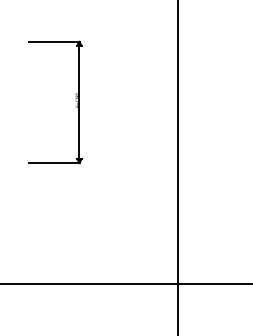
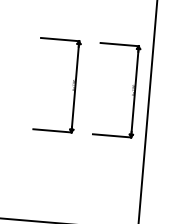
part: (154, 101) -> (132, 90), added

